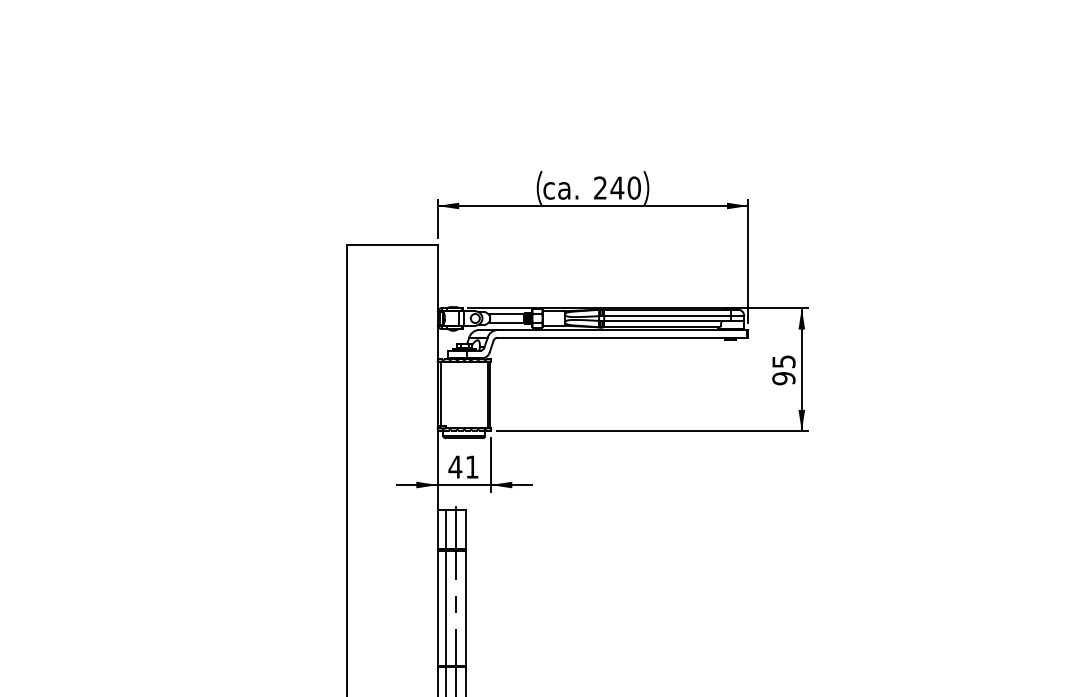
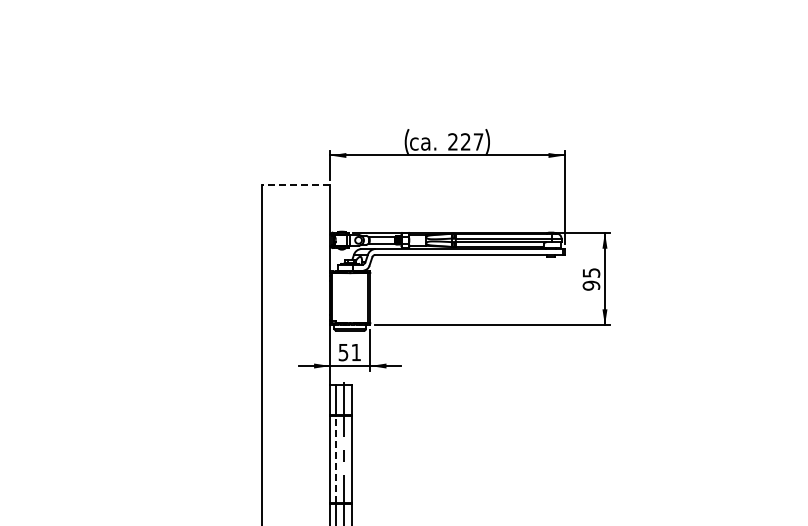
text: (624, 187) -> (471, 141), 240 -> 227
line: (391, 244) -> (295, 184), solid -> dashed
text: (455, 467) -> (343, 352), 41 -> 51
line: (446, 608) -> (336, 459), solid -> dashed

